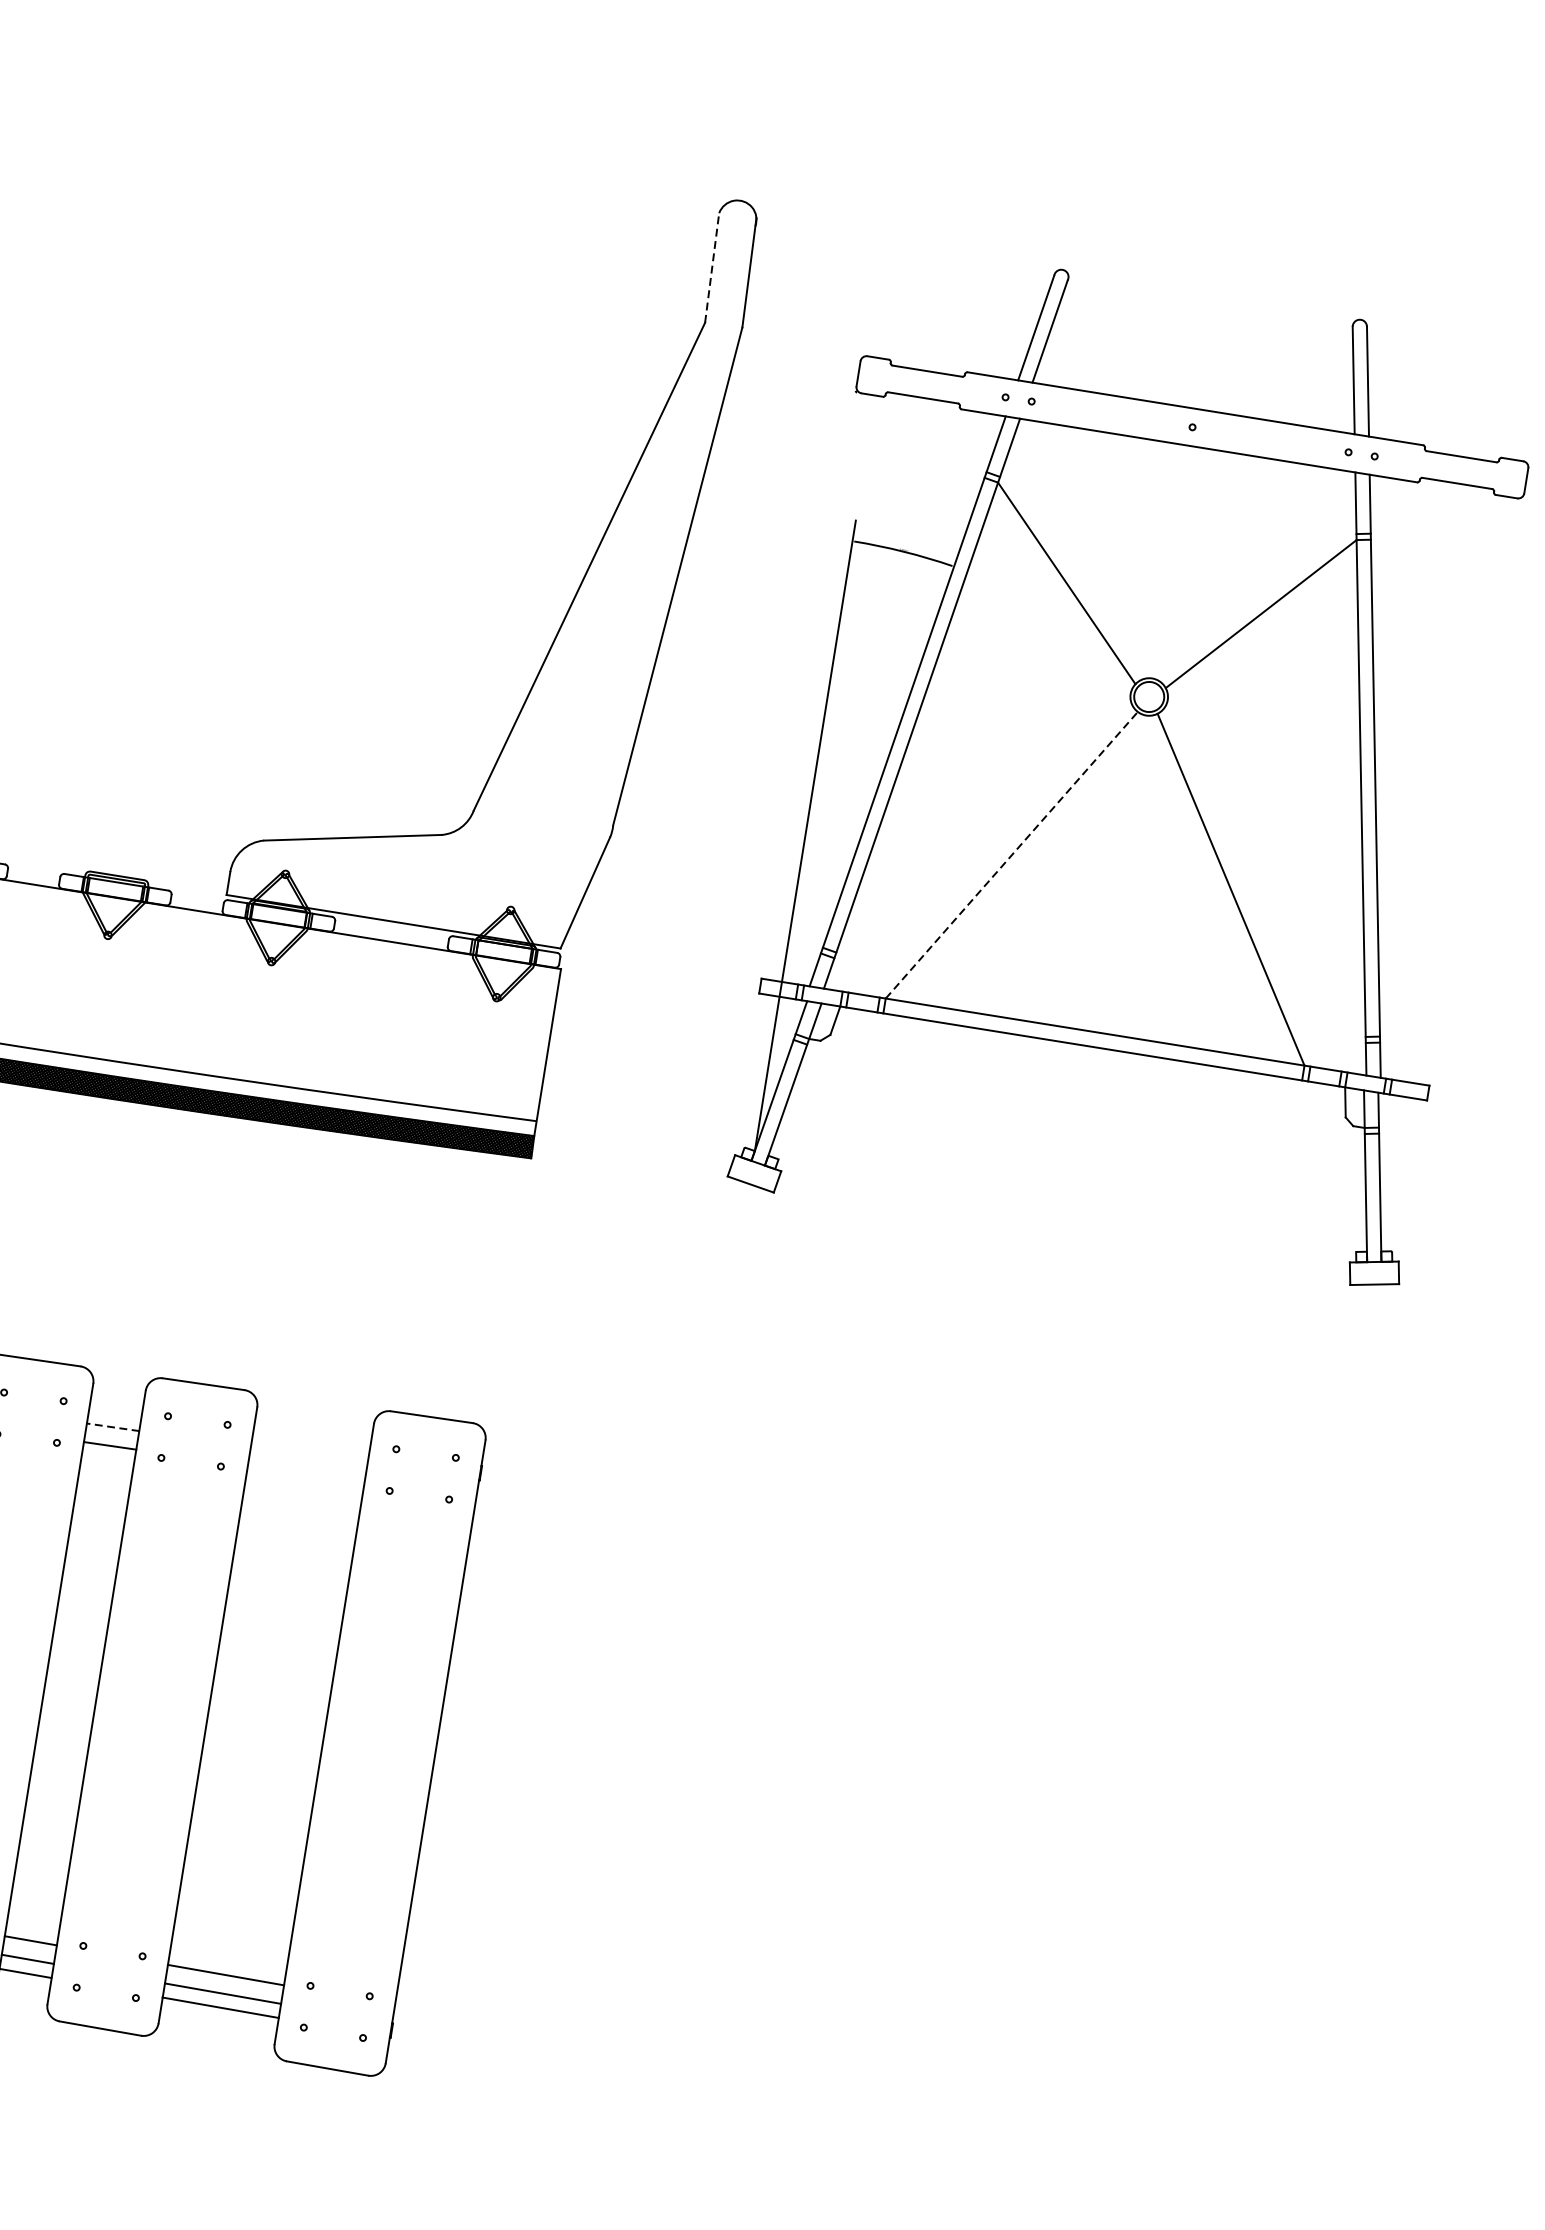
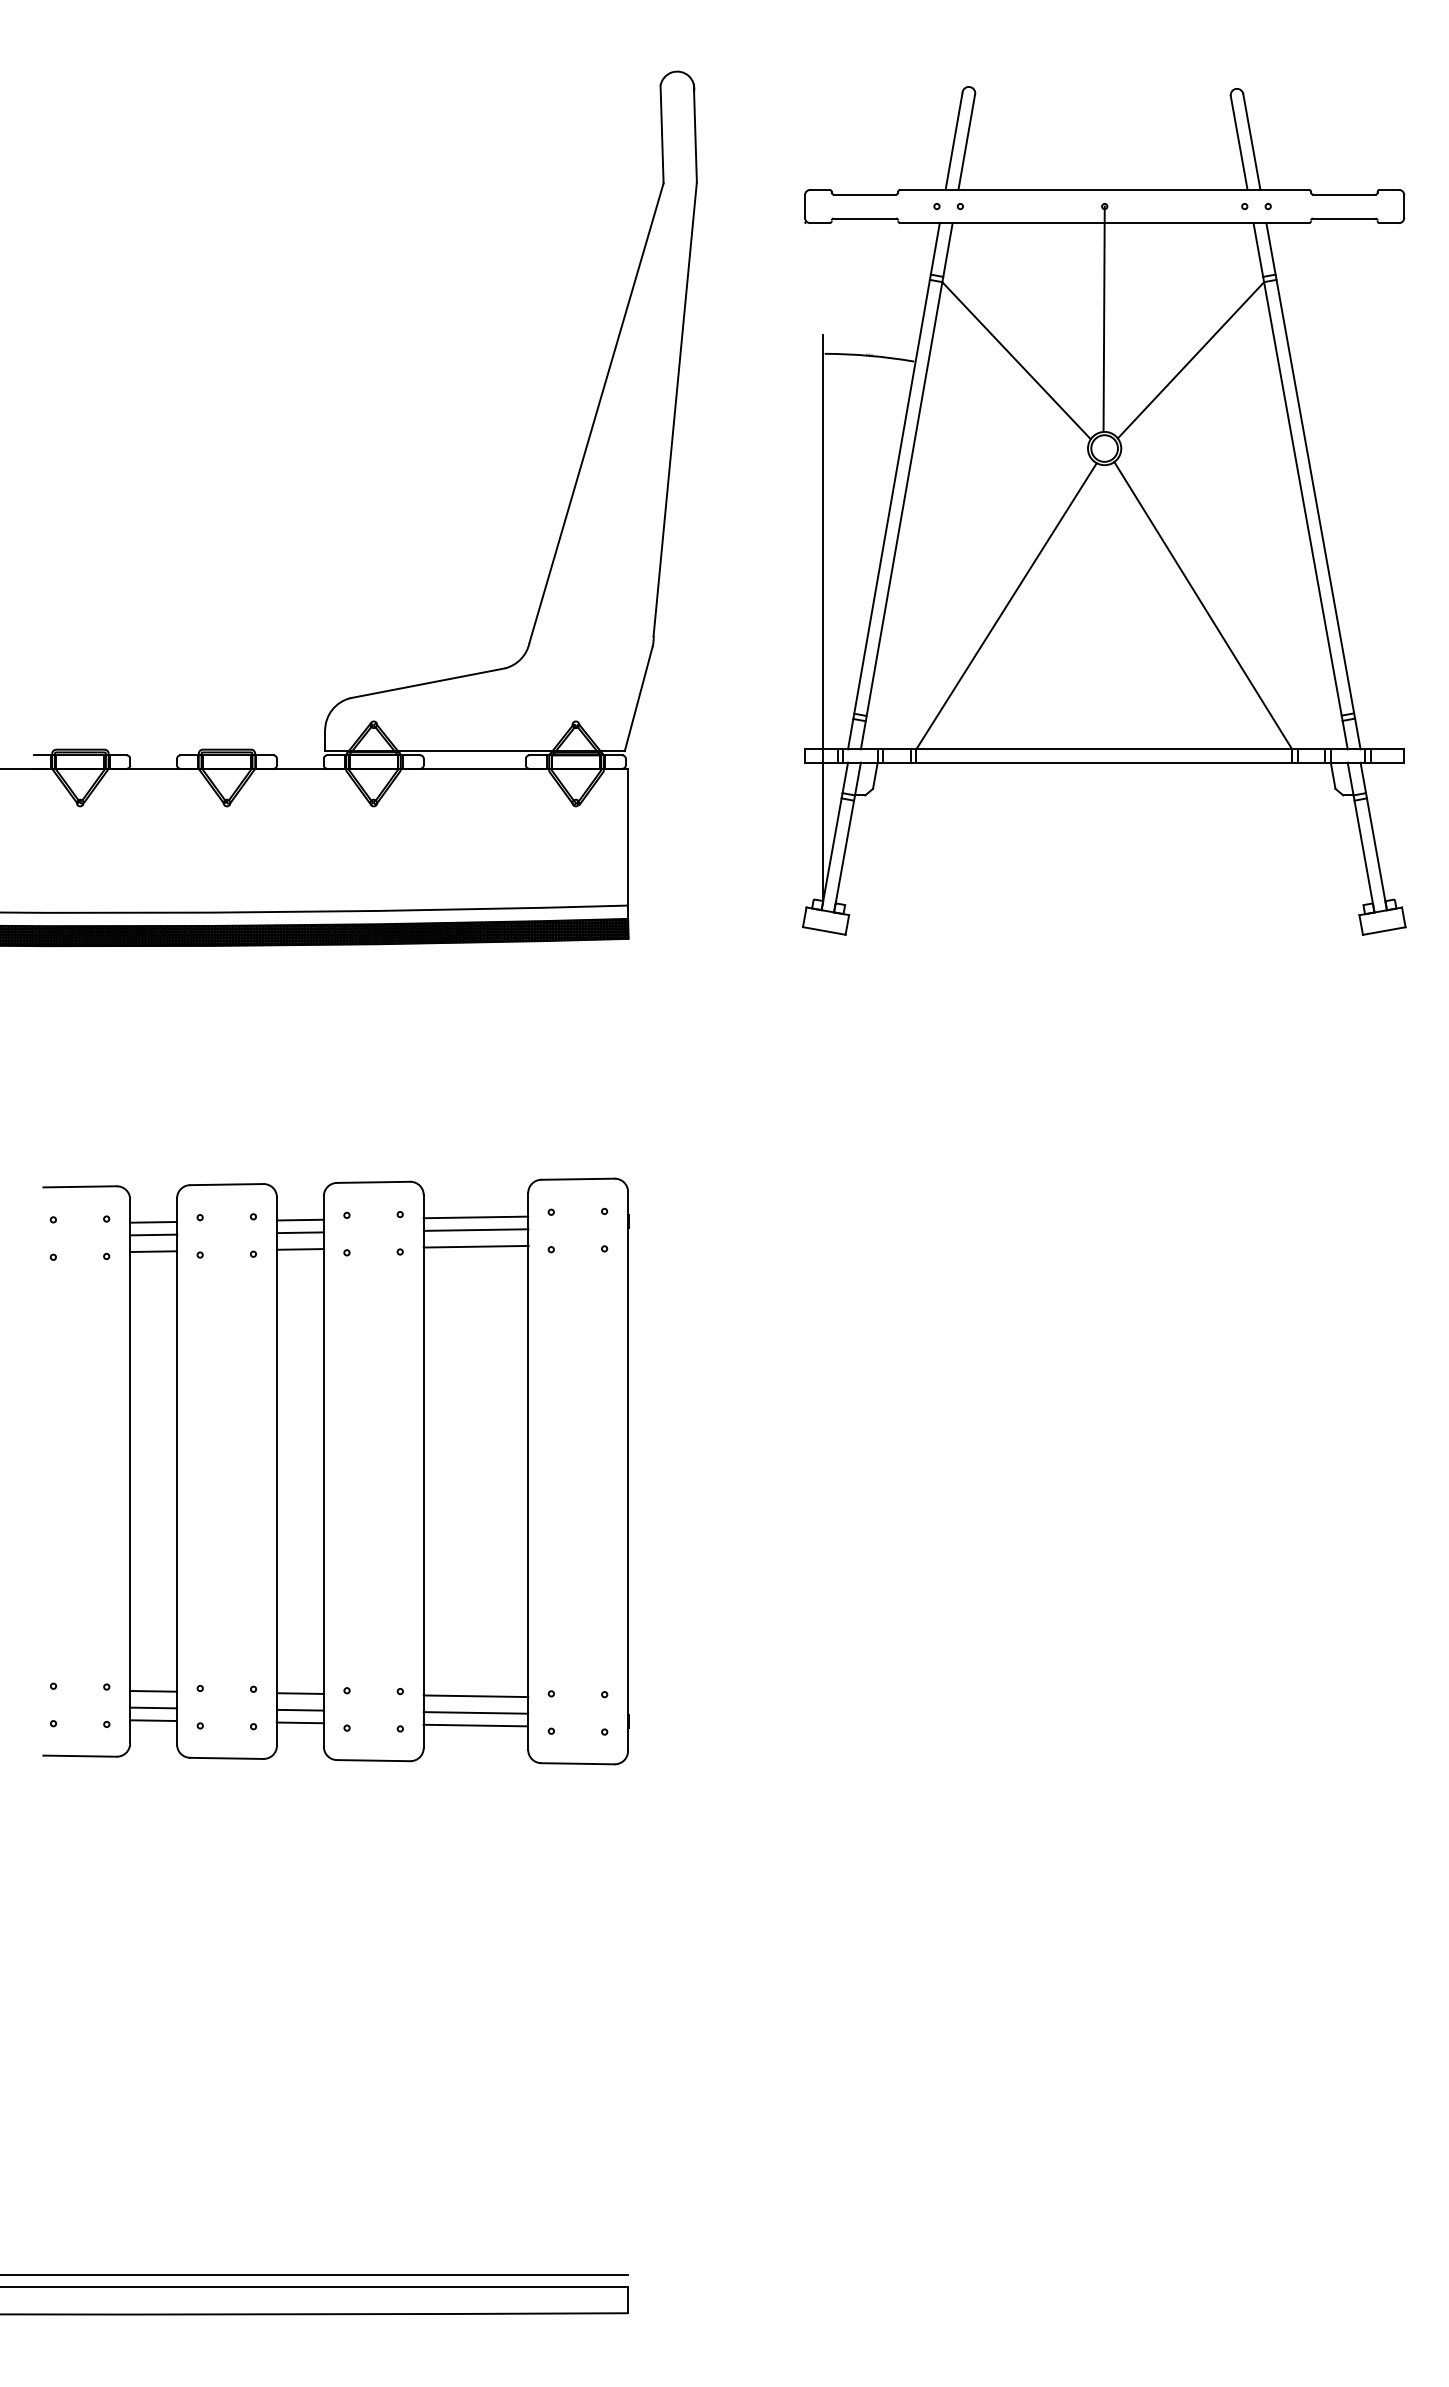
line: (712, 268) -> (662, 134), dashed -> solid
line: (1171, 551) -> (1103, 318), added
line: (1011, 854) -> (1006, 605), dashed -> solid
line: (114, 1412) -> (299, 1219), added
line: (113, 1427) -> (300, 1232), dashed -> solid
line: (310, 1441) -> (475, 1217), added
line: (308, 1454) -> (475, 1229), added
line: (305, 1473) -> (475, 1246), added

